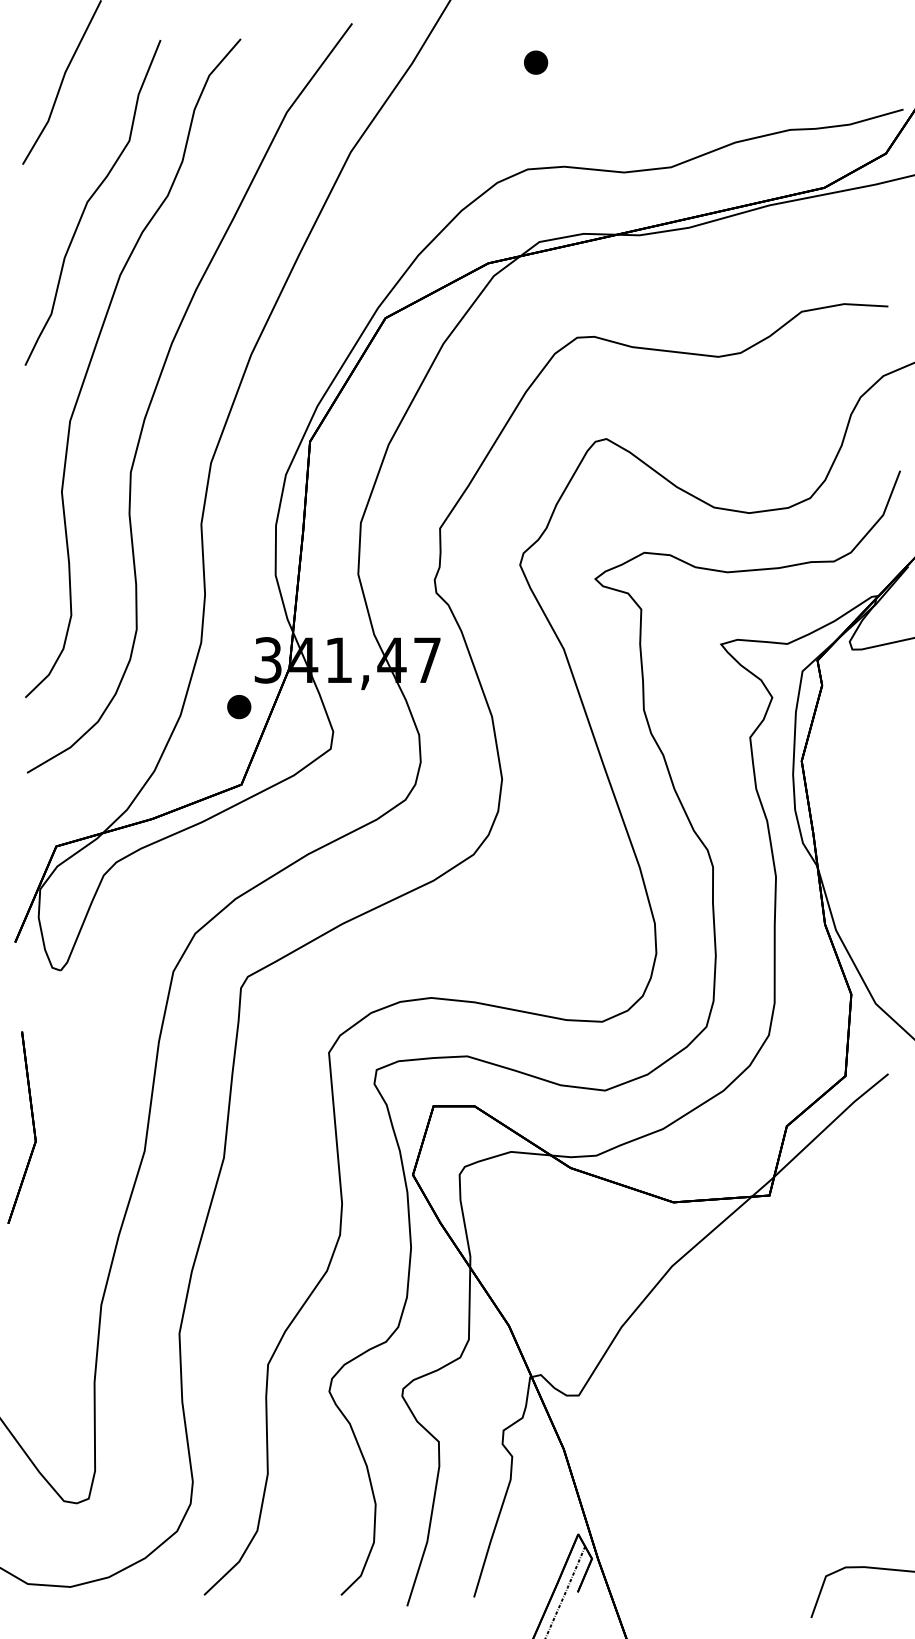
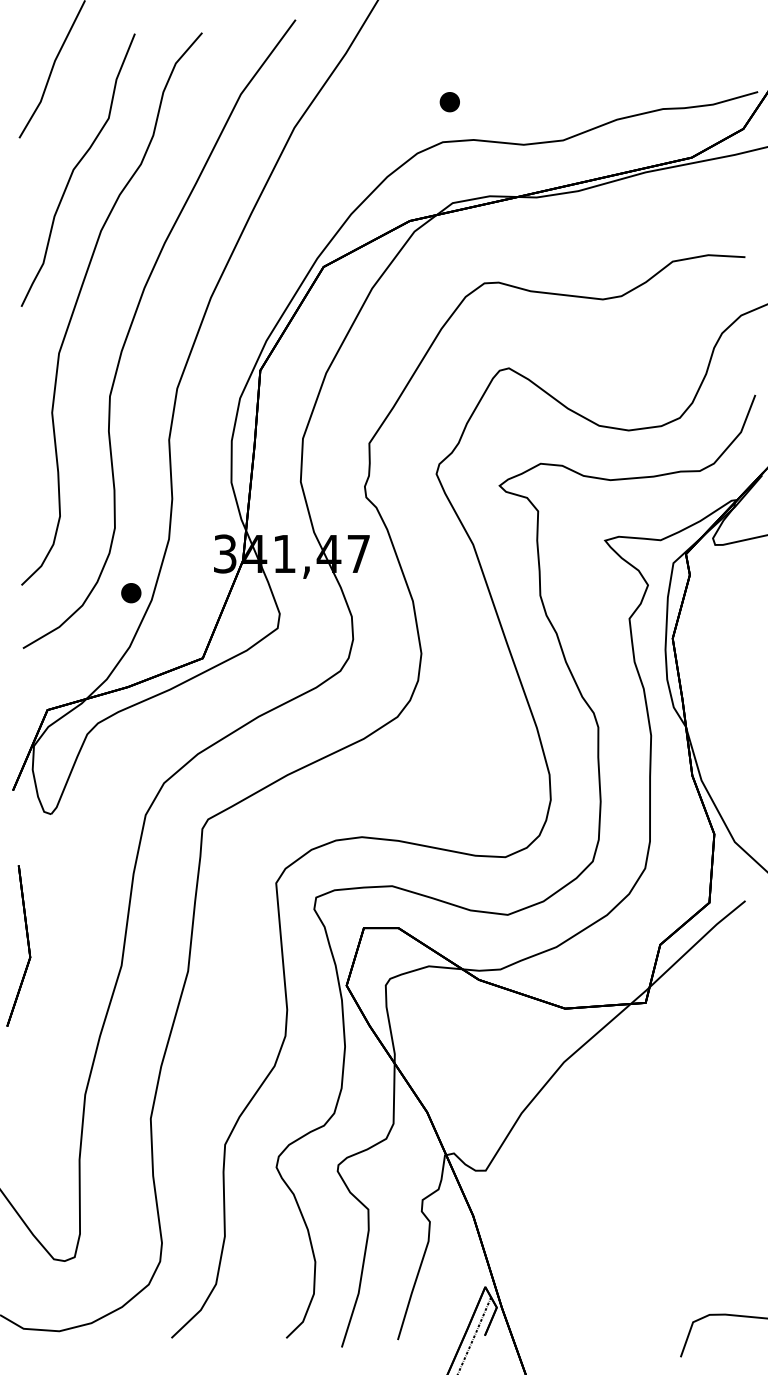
part: (536, 62) -> (450, 102), moved
part: (239, 707) -> (131, 593), moved

